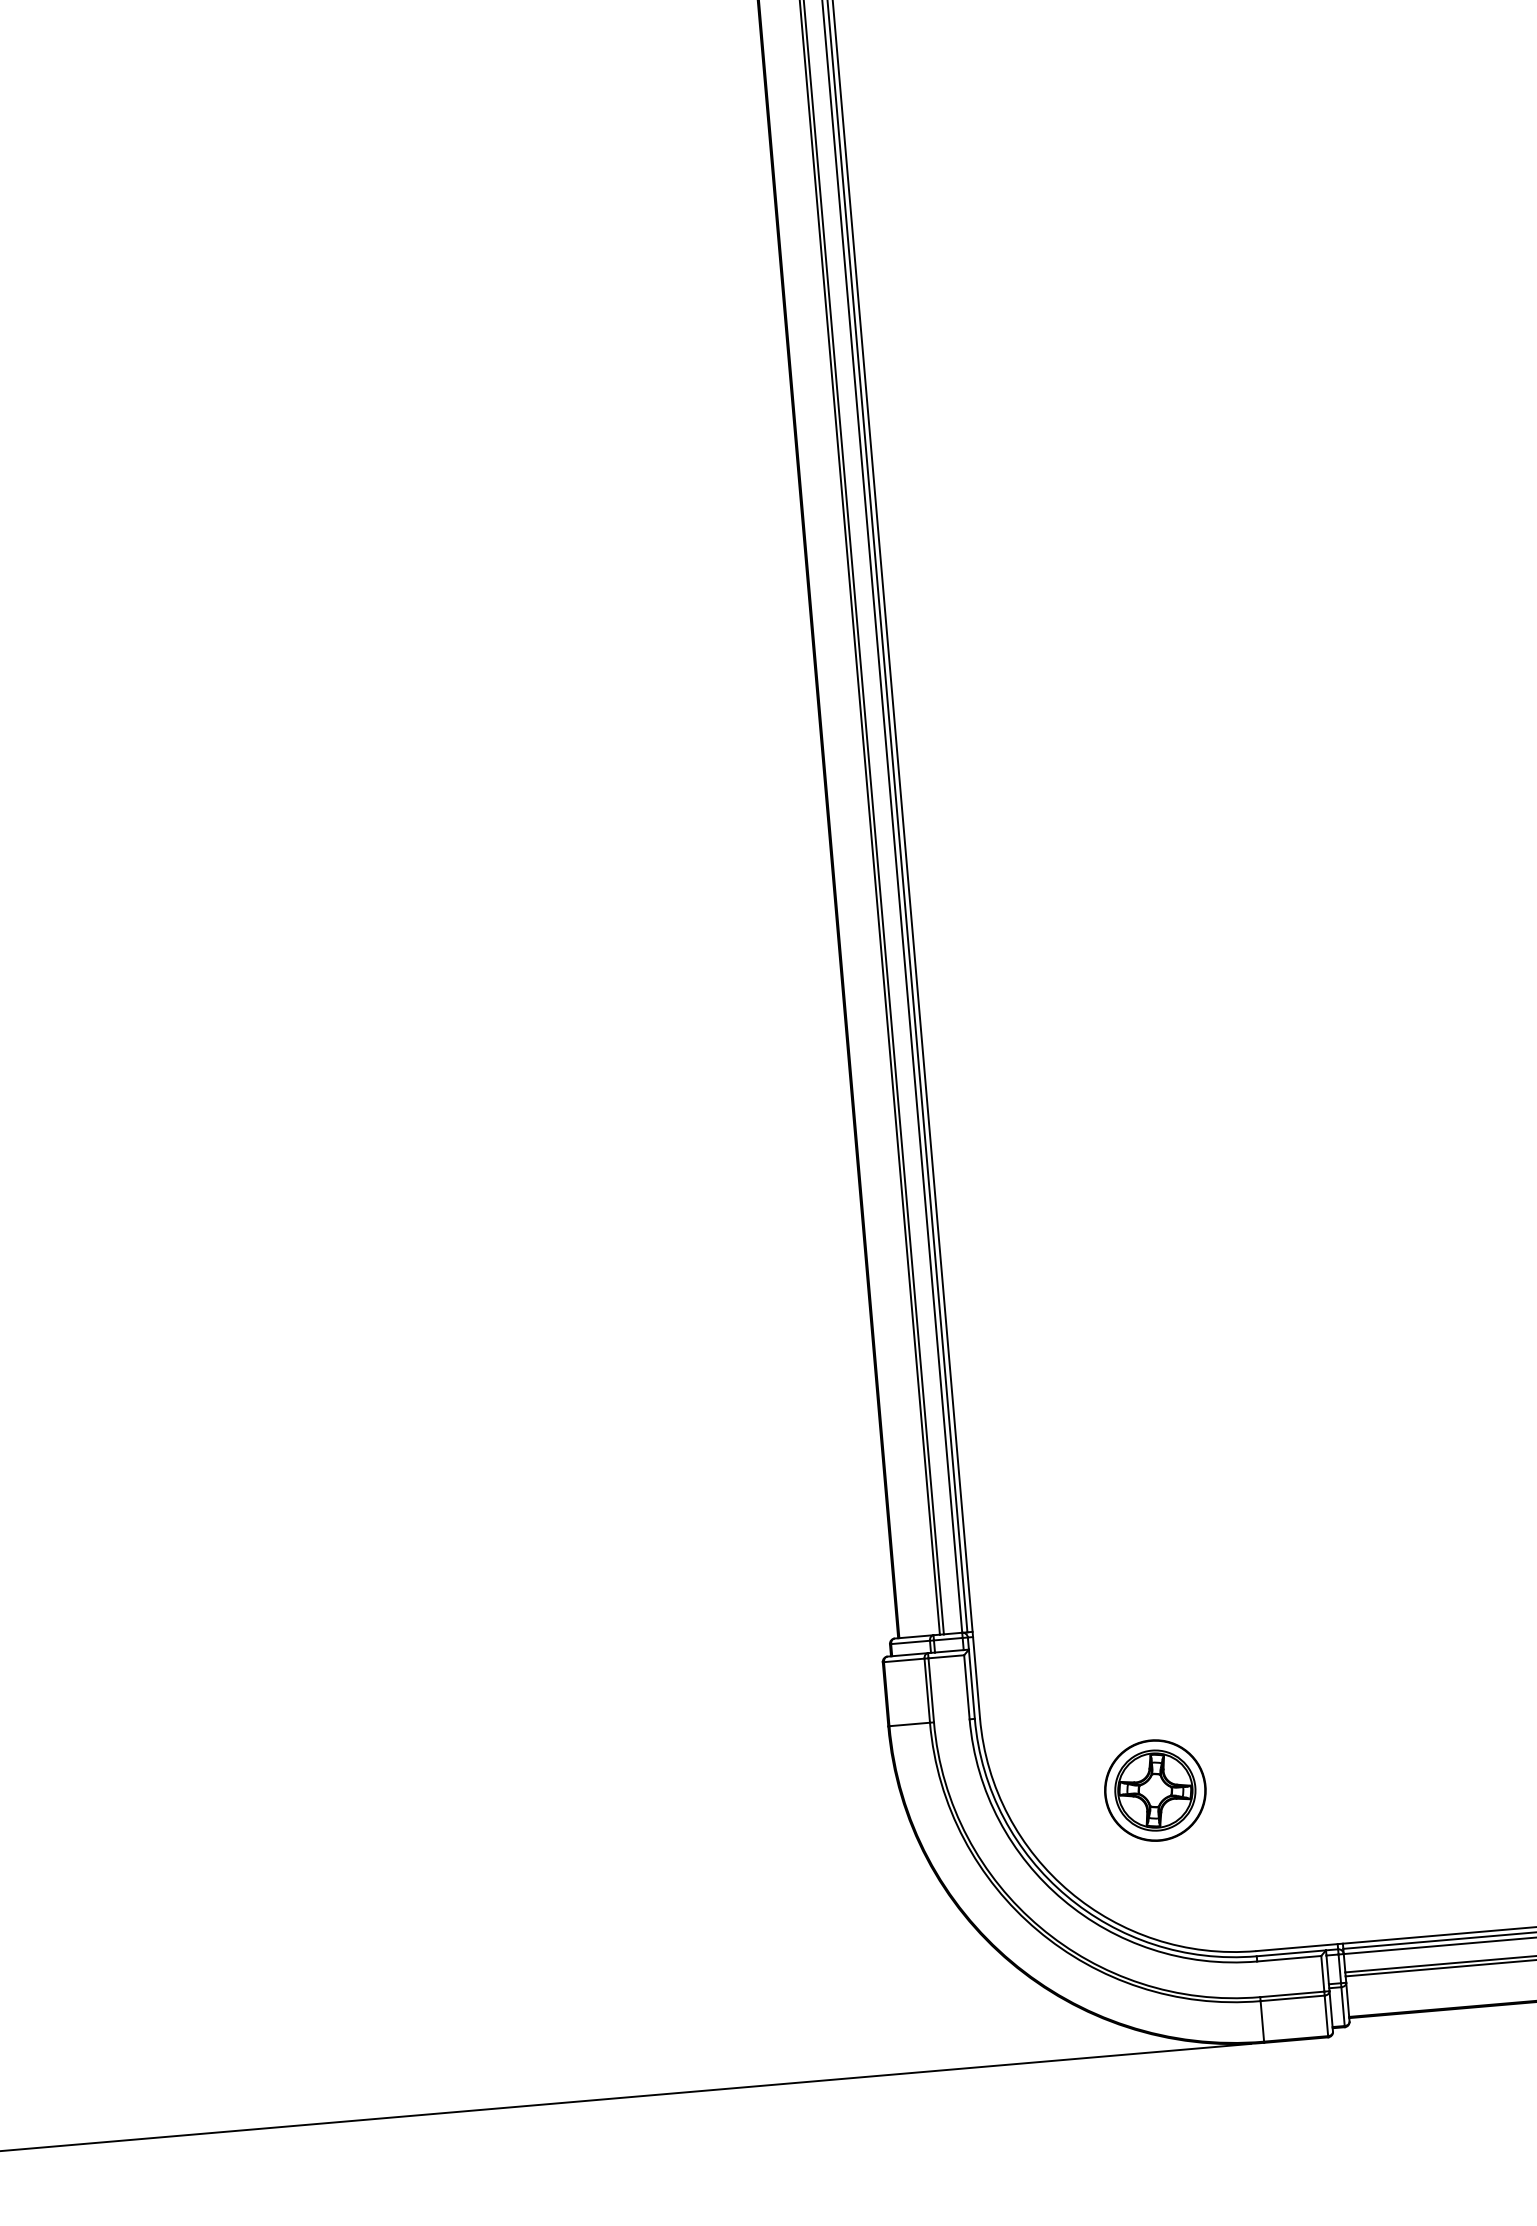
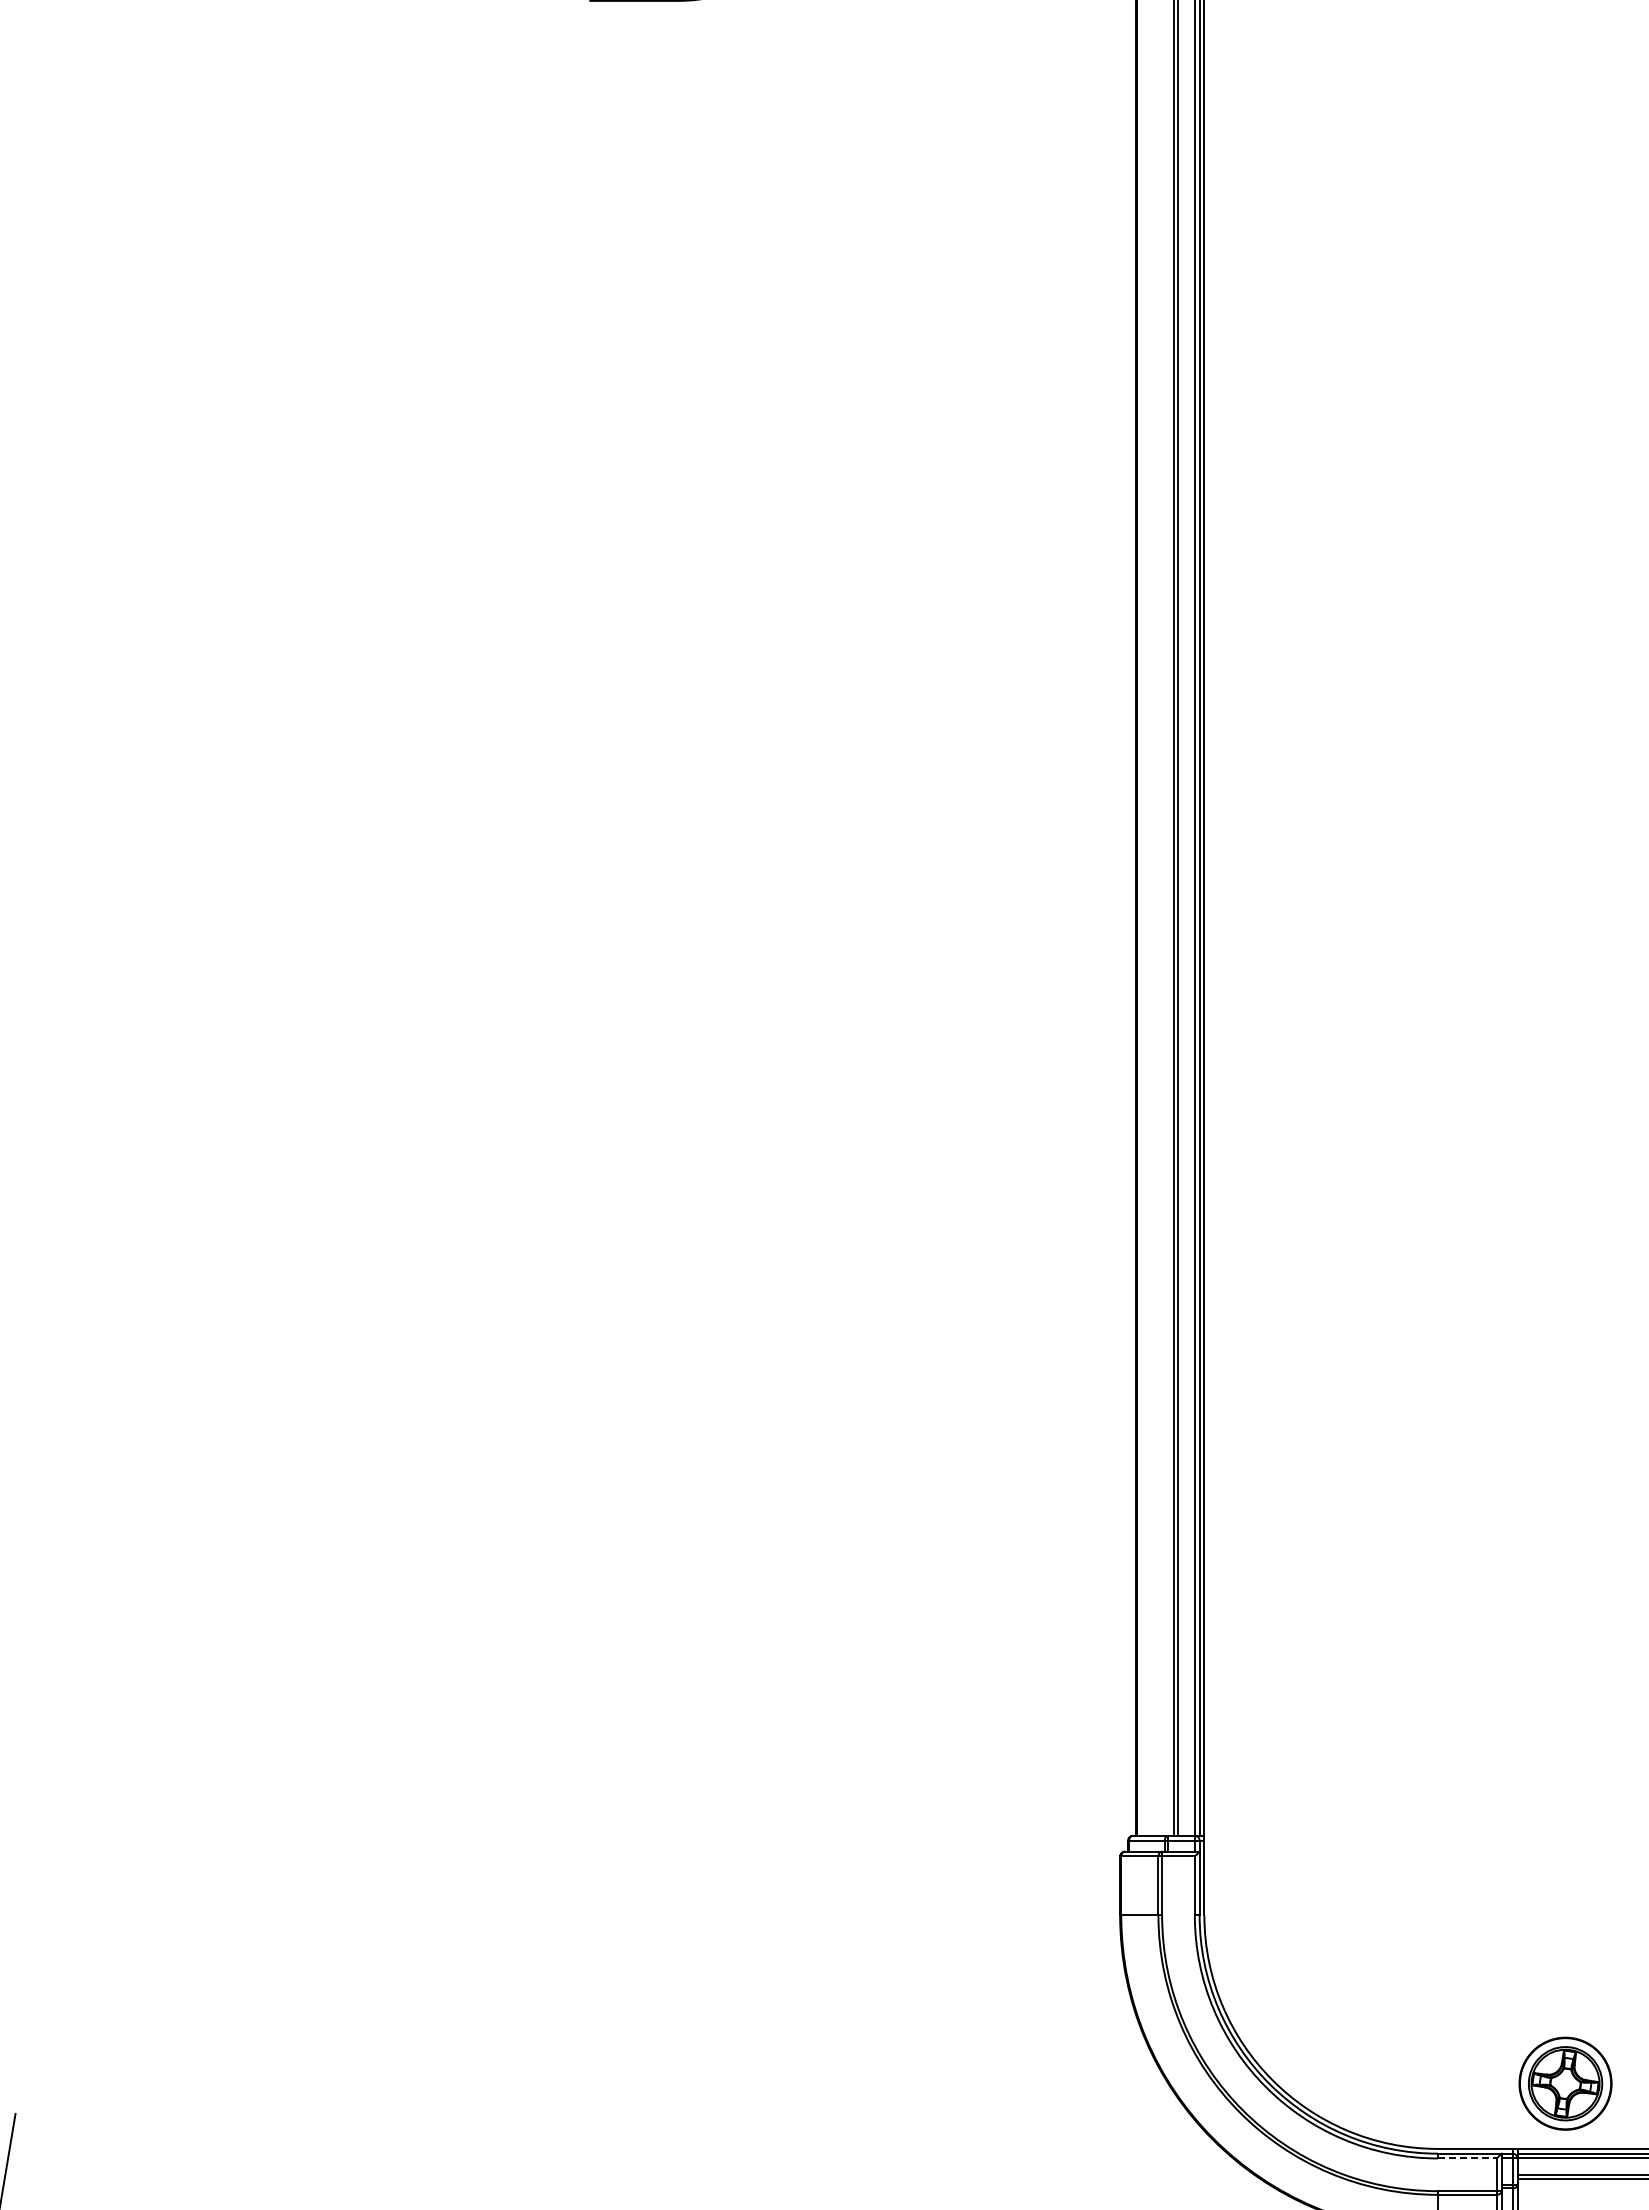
part: (1155, 1790) -> (1565, 2083), moved
line: (1289, 1958) -> (1467, 2158), solid -> dashed

